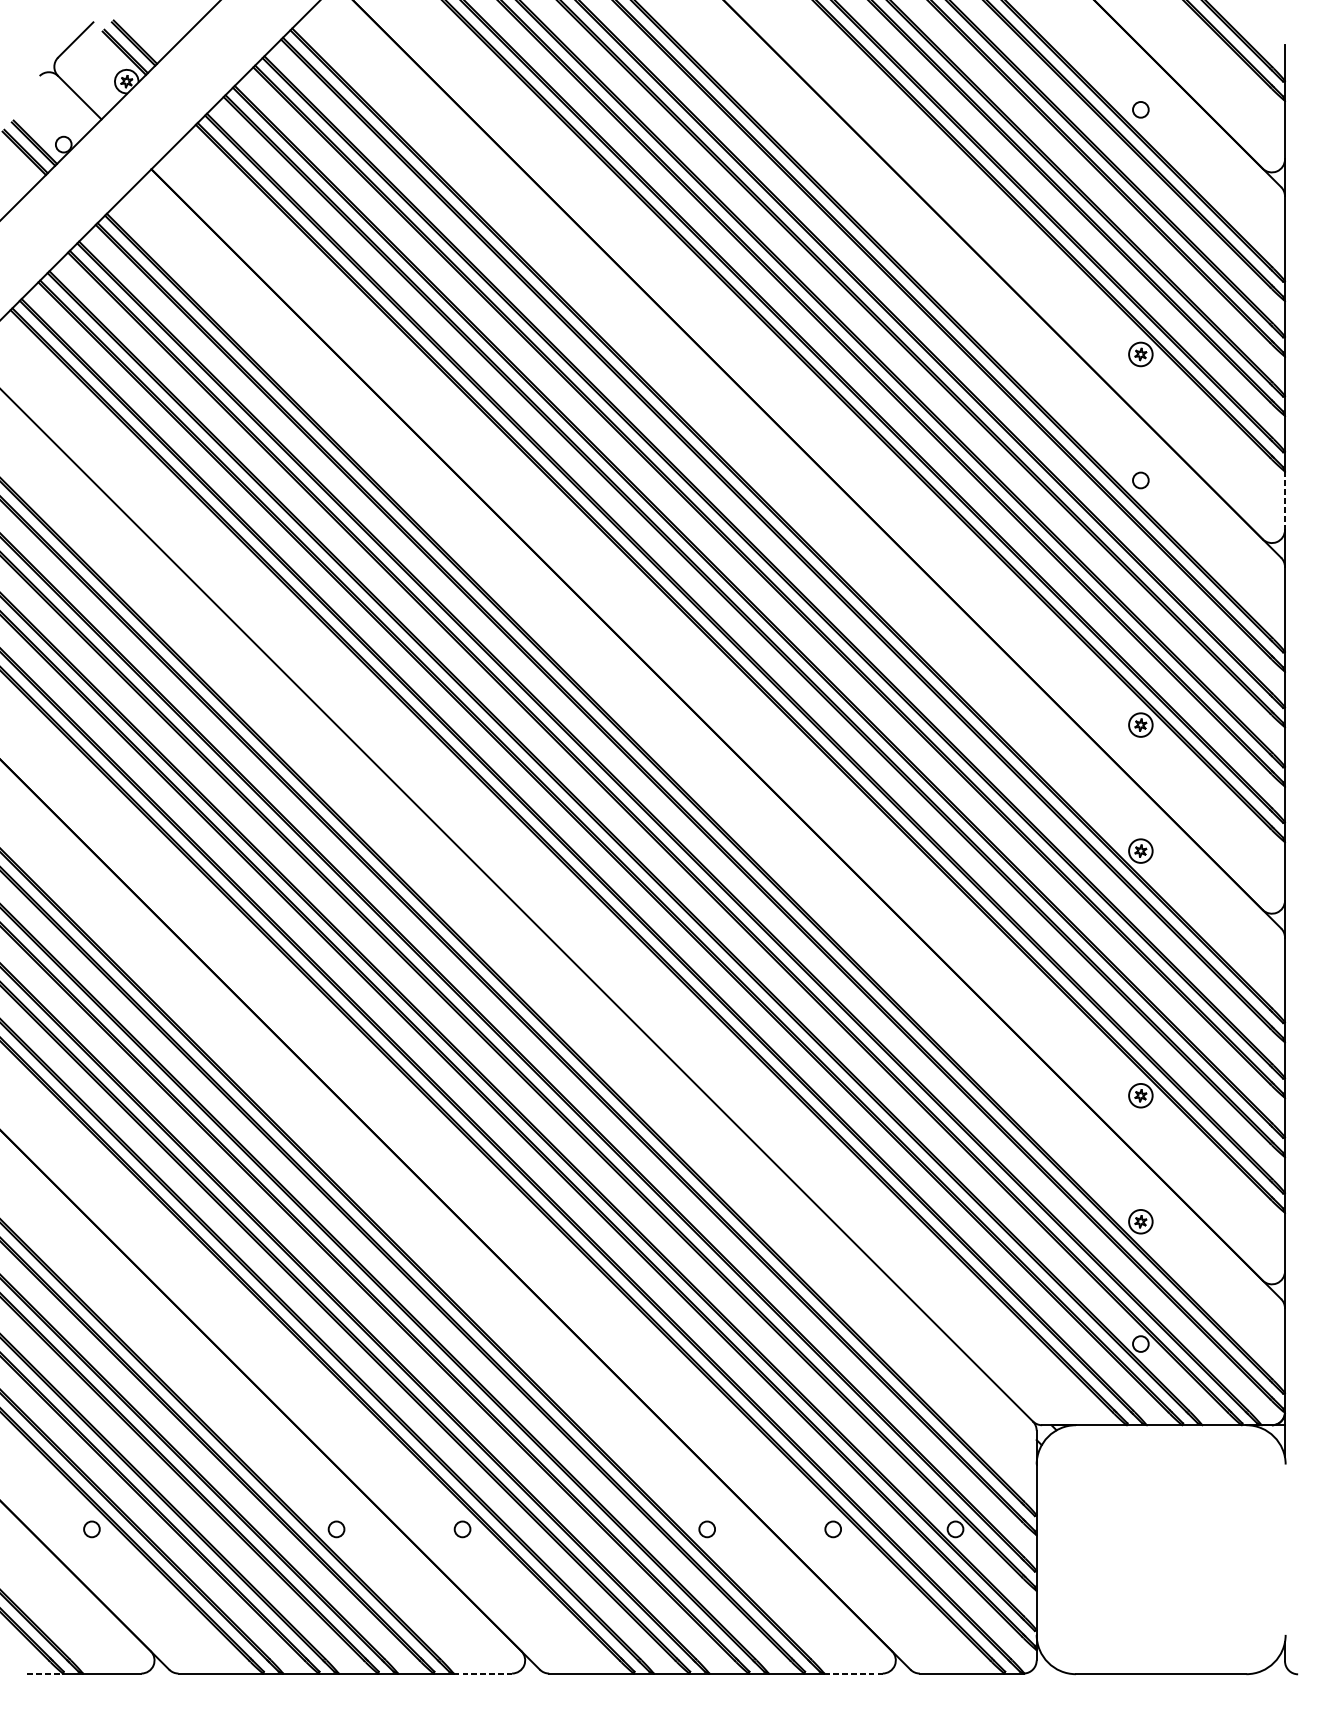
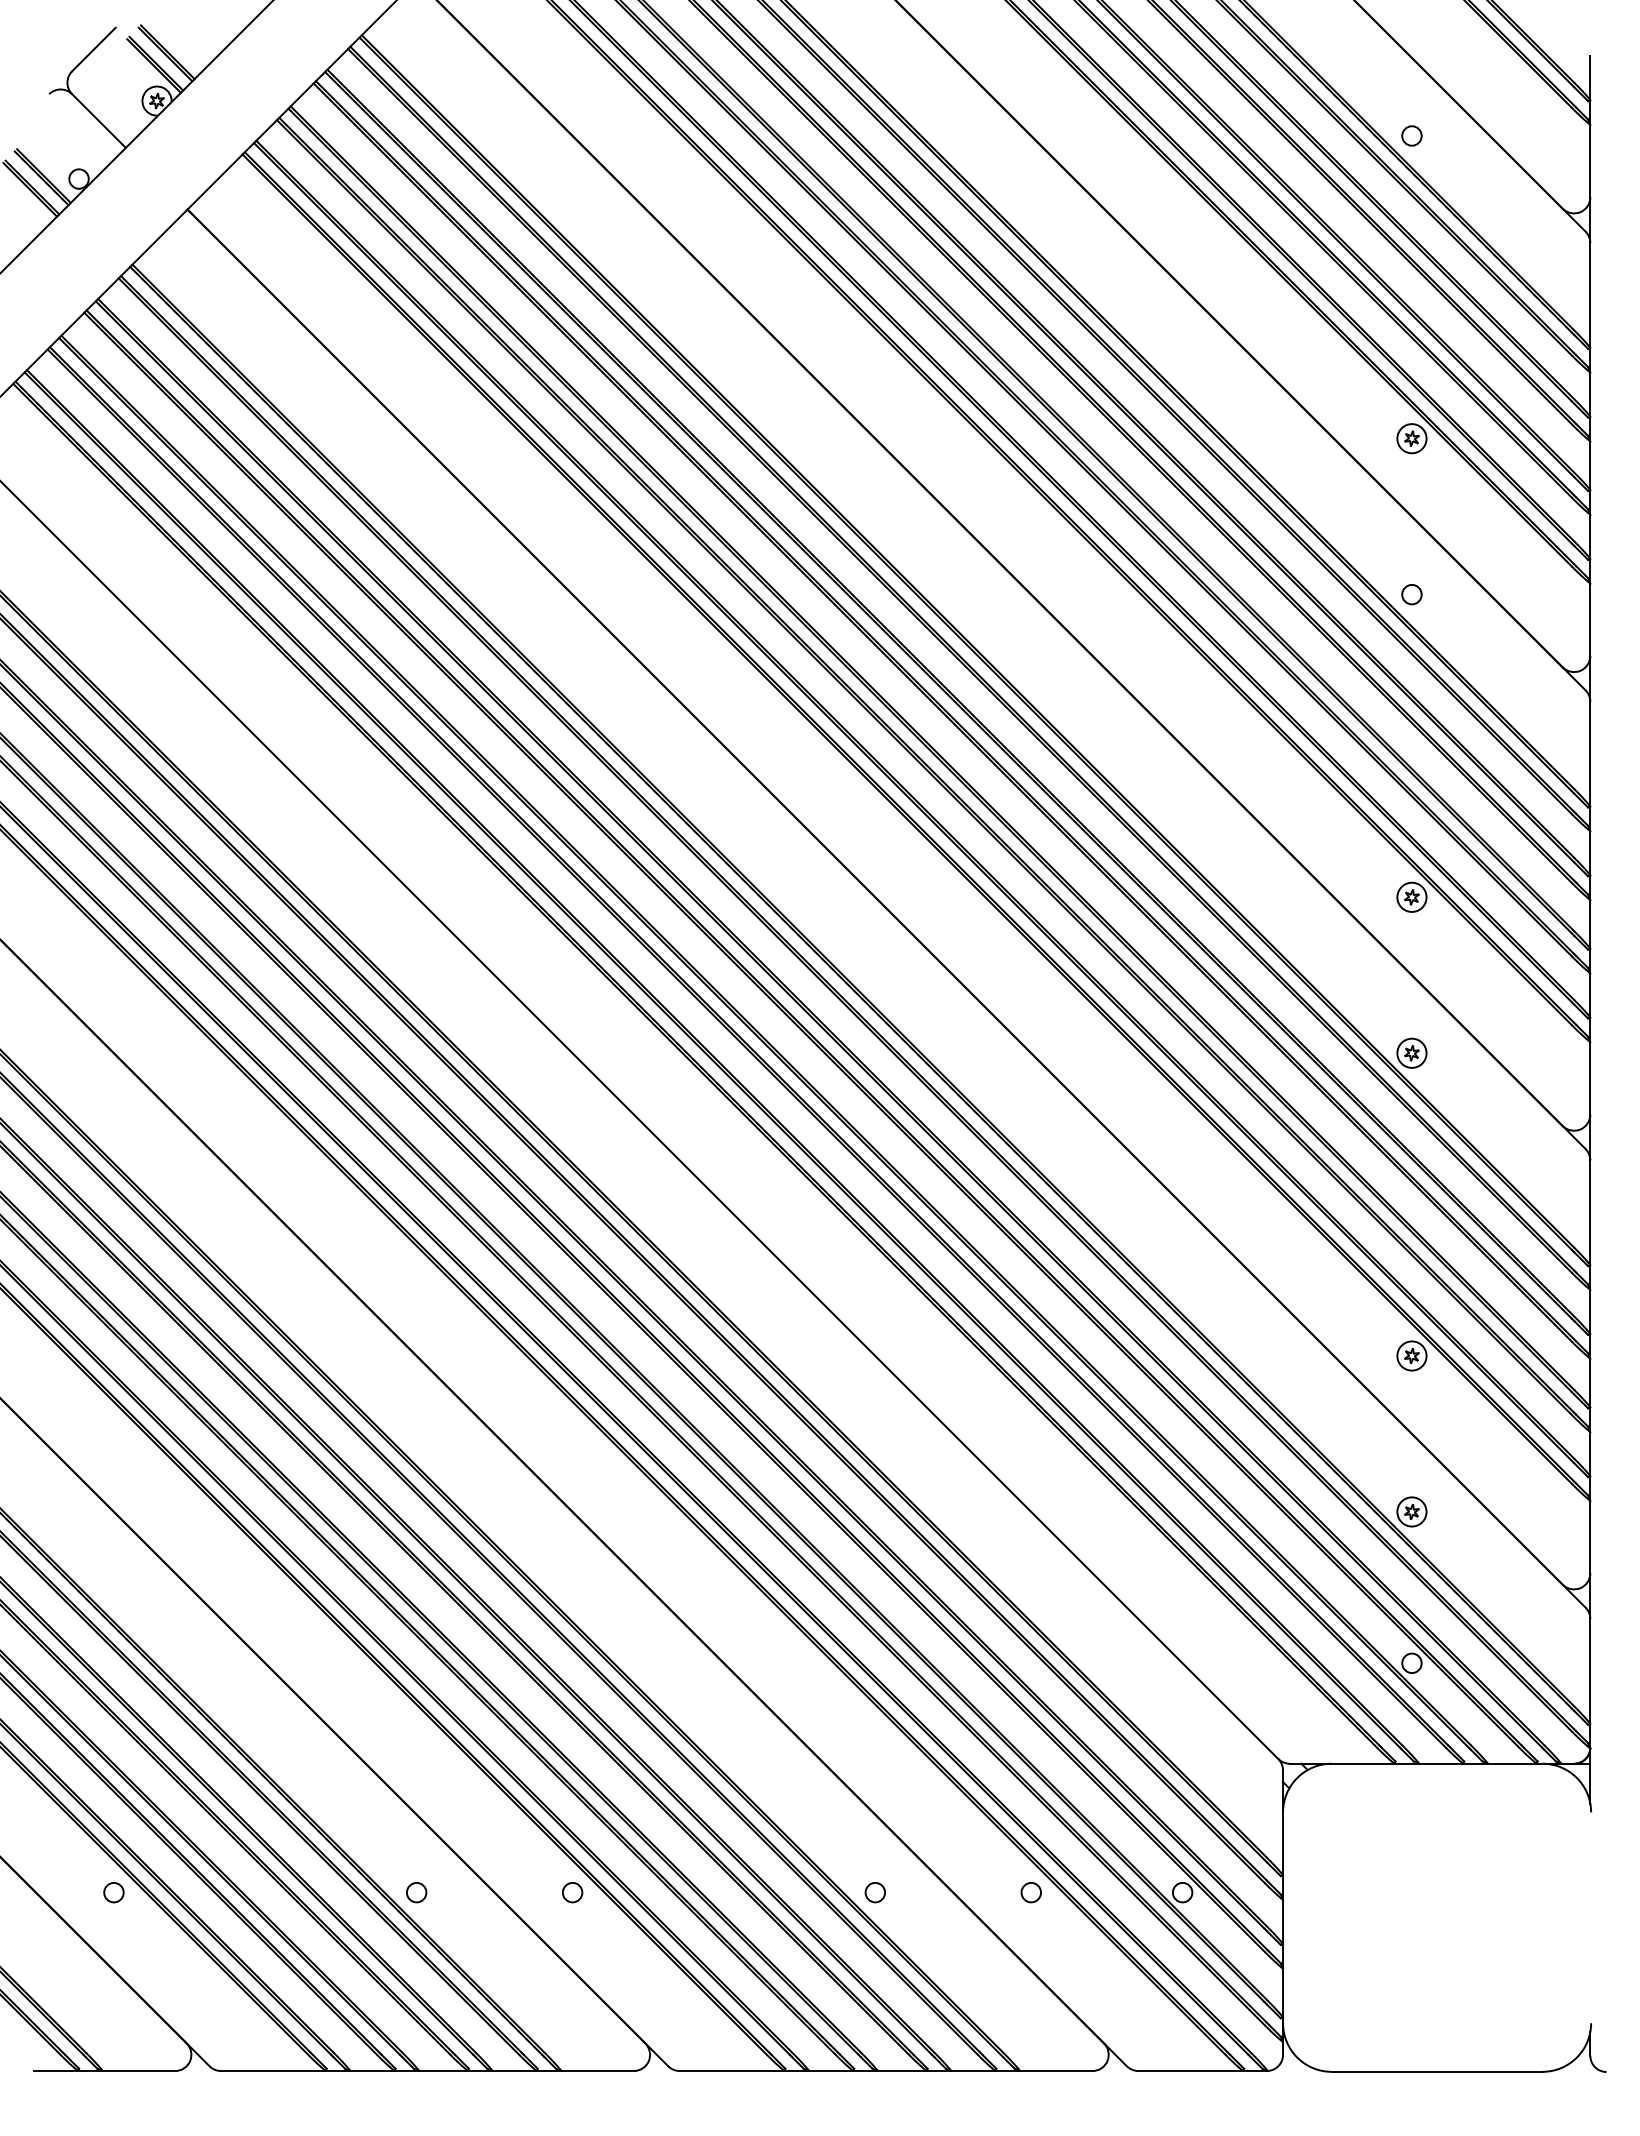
line: (1285, 501) -> (1590, 620), dashed -> solid
line: (45, 1673) -> (56, 2071), dashed -> solid
line: (483, 1673) -> (598, 2071), dashed -> solid
line: (853, 1673) -> (1056, 2071), dashed -> solid

